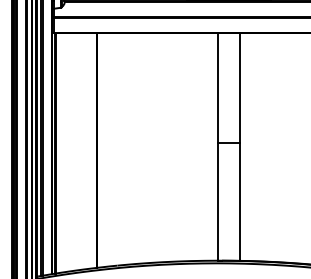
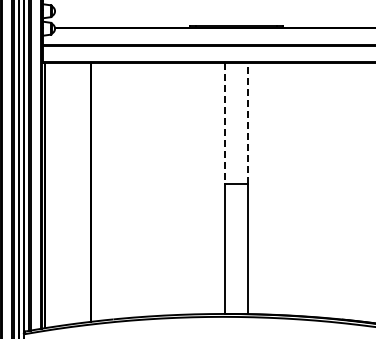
line: (218, 88) -> (224, 123), solid -> dashed
line: (239, 88) -> (248, 123), solid -> dashed

